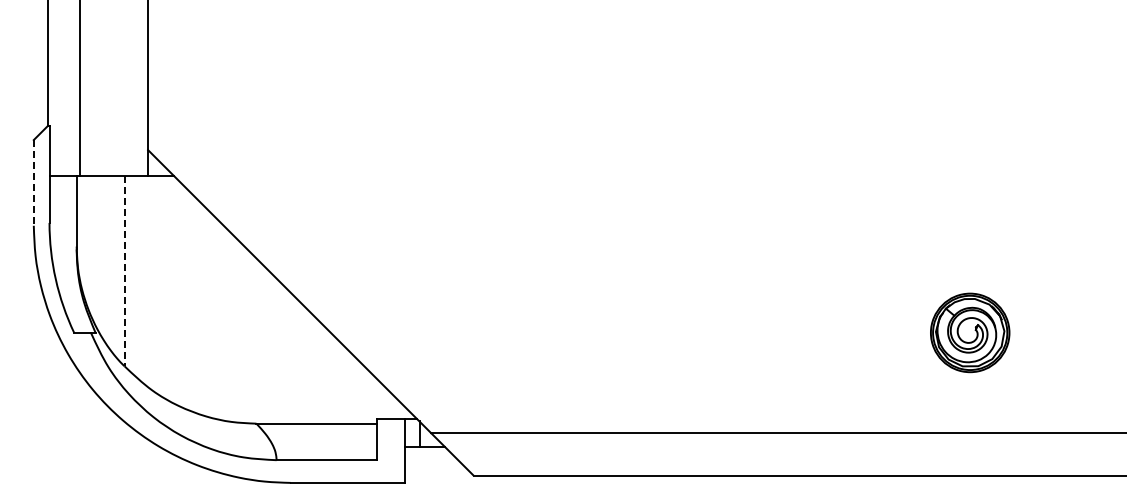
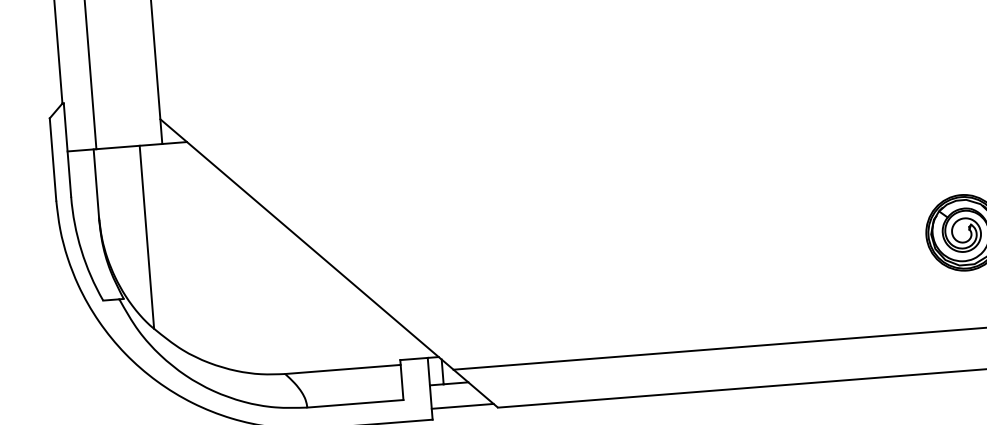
line: (33, 182) -> (52, 159), dashed -> solid
line: (124, 271) -> (146, 237), dashed -> solid
line: (437, 471) -> (462, 406), added

